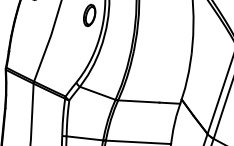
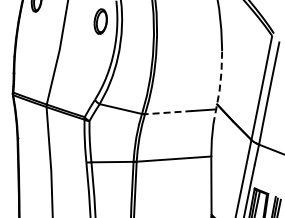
line: (185, 85) -> (219, 87), solid -> dashed
line: (138, 101) -> (168, 112), solid -> dashed

